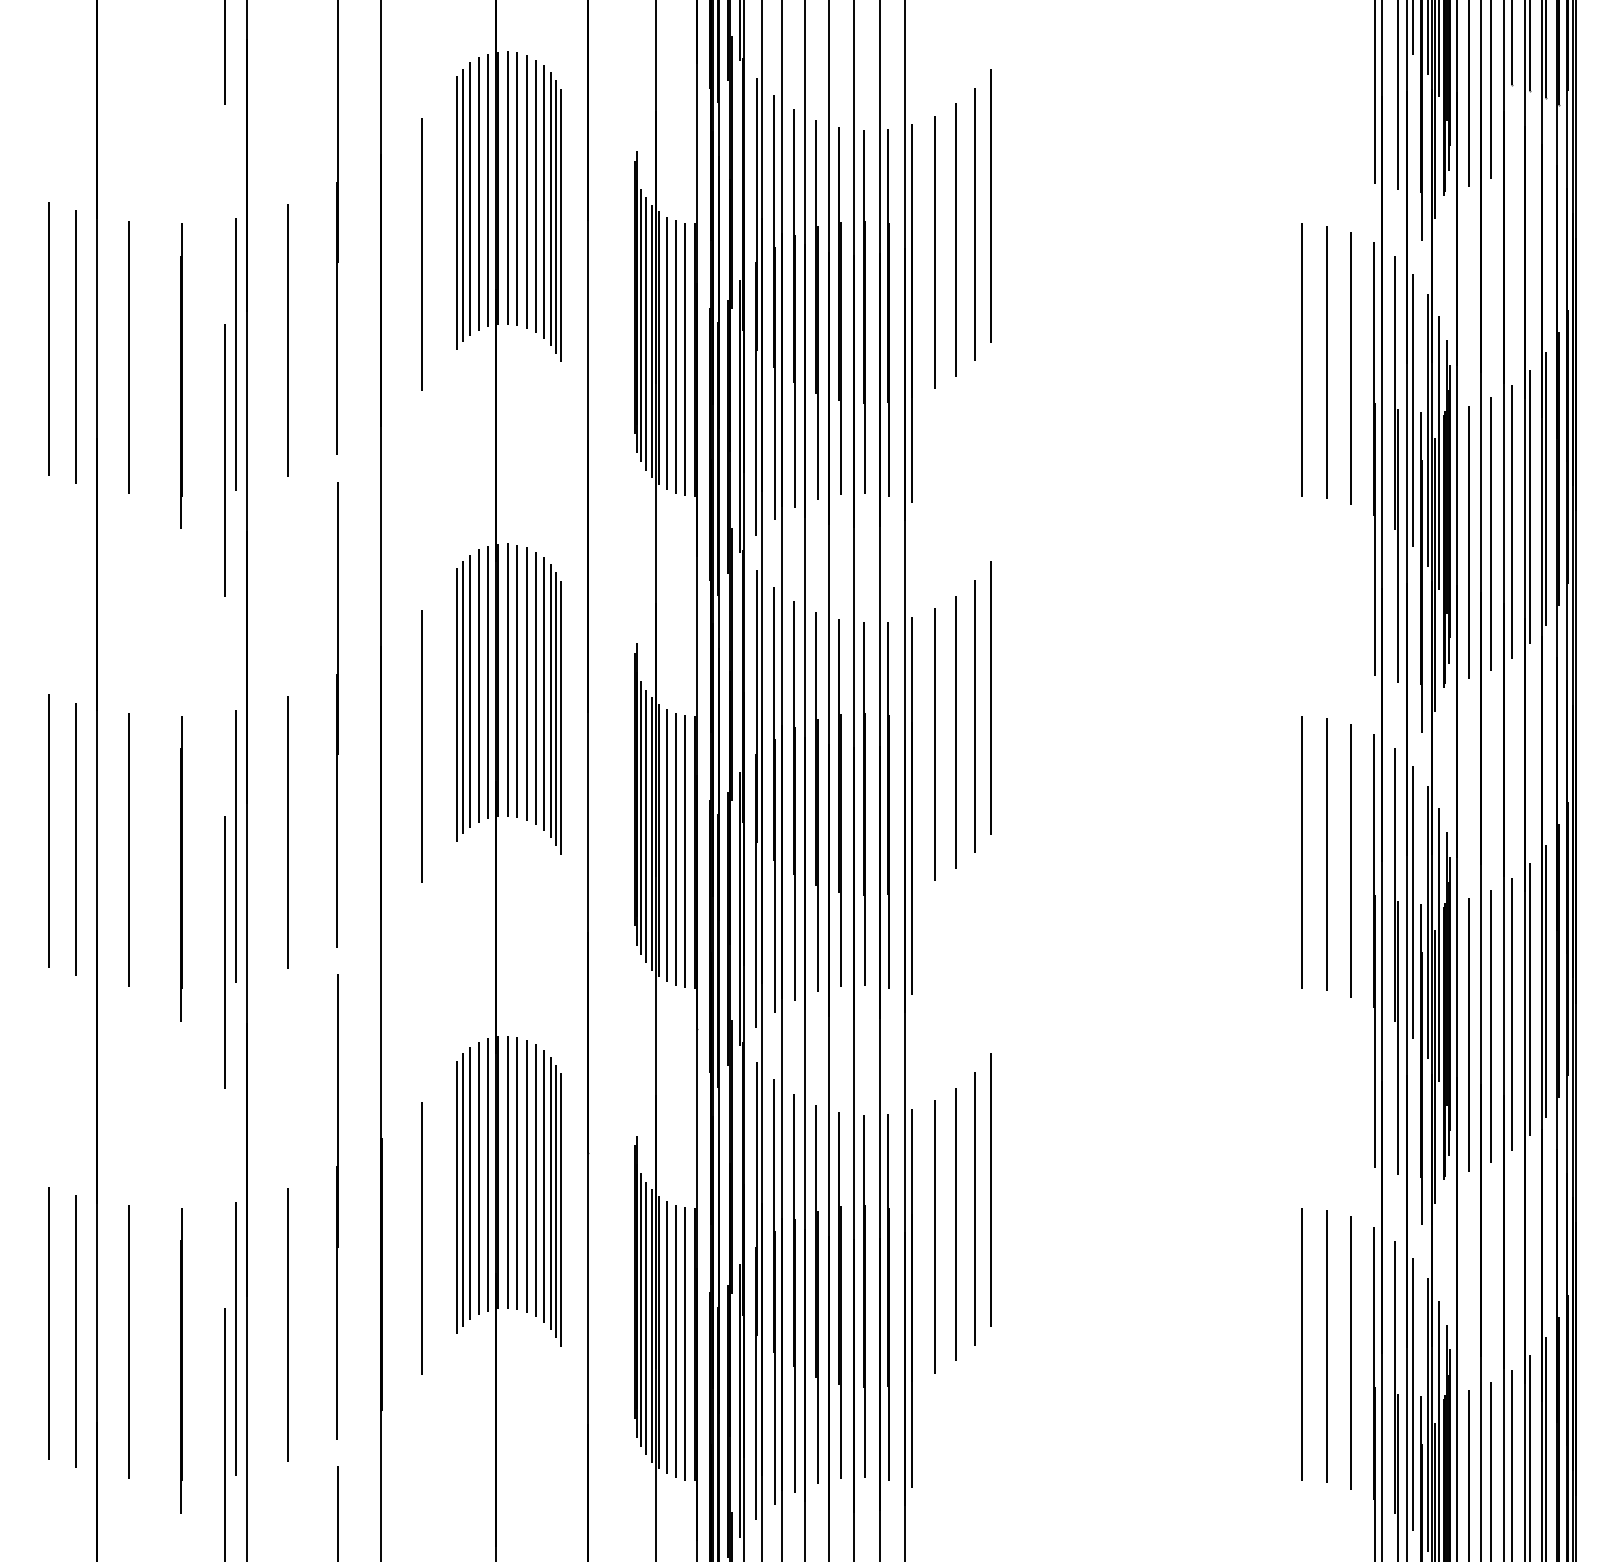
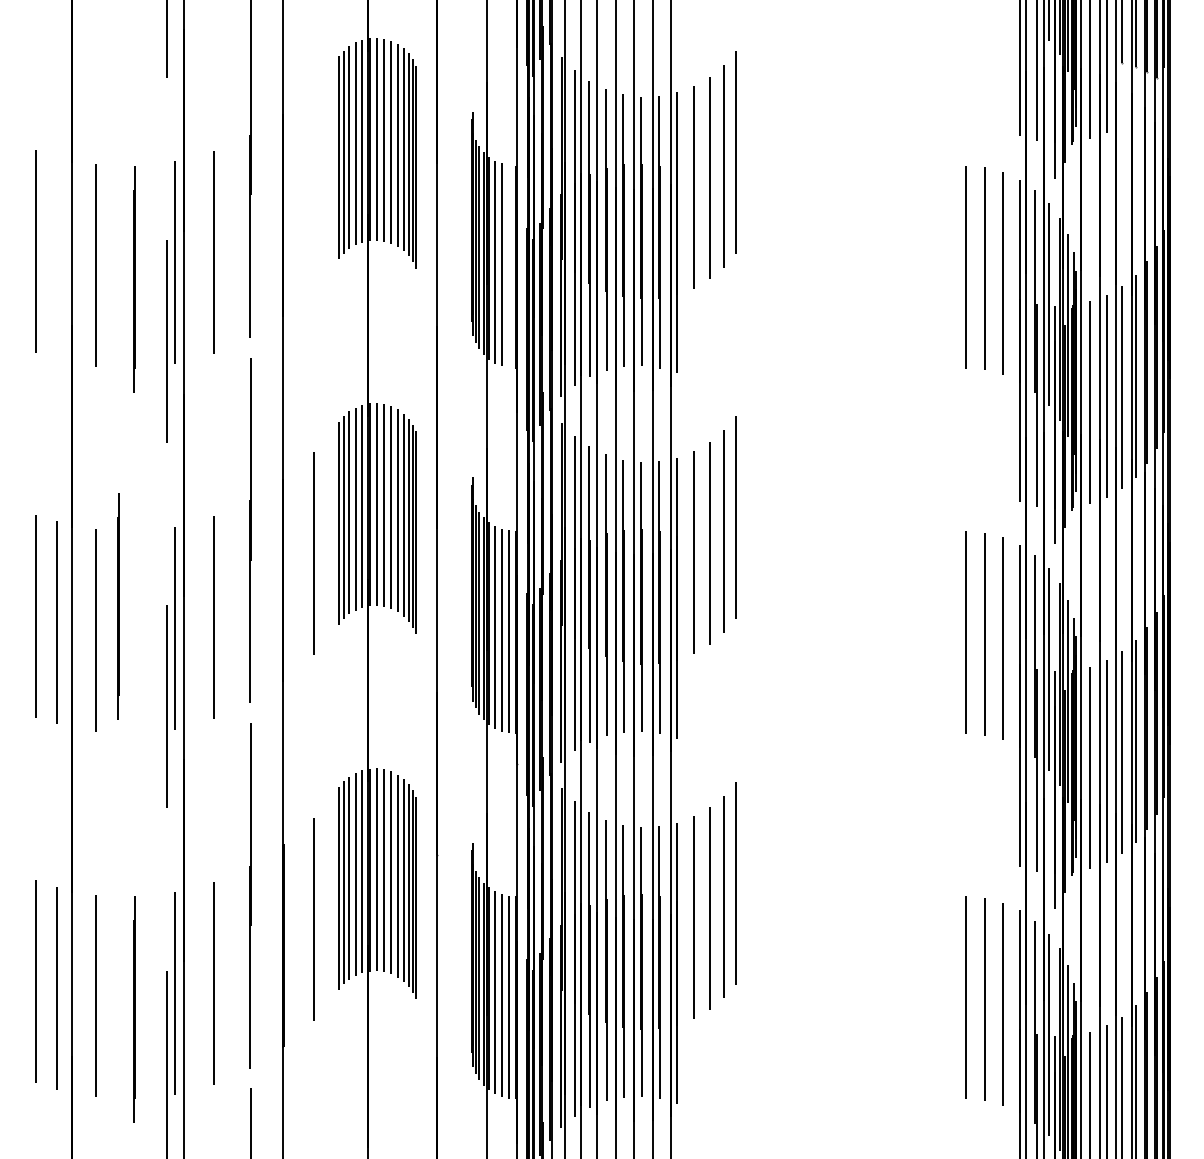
line: (422, 254) -> (313, 188), removed
line: (75, 347) -> (56, 257), removed
line: (685, 359) -> (508, 266), removed
line: (181, 868) -> (118, 606), moved

